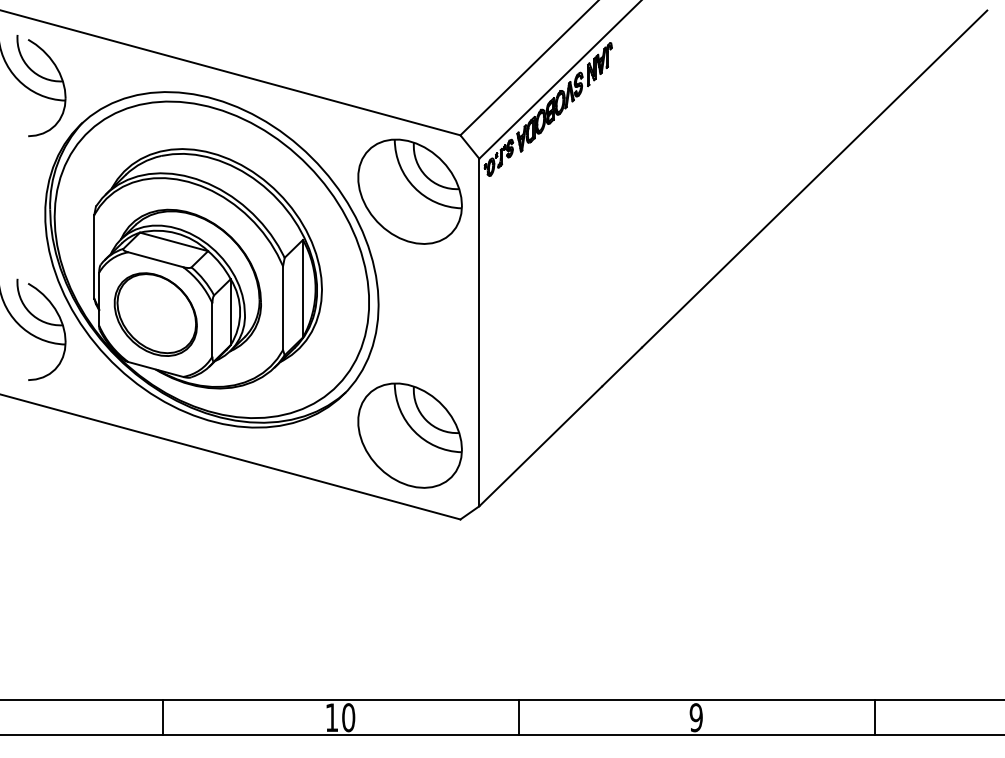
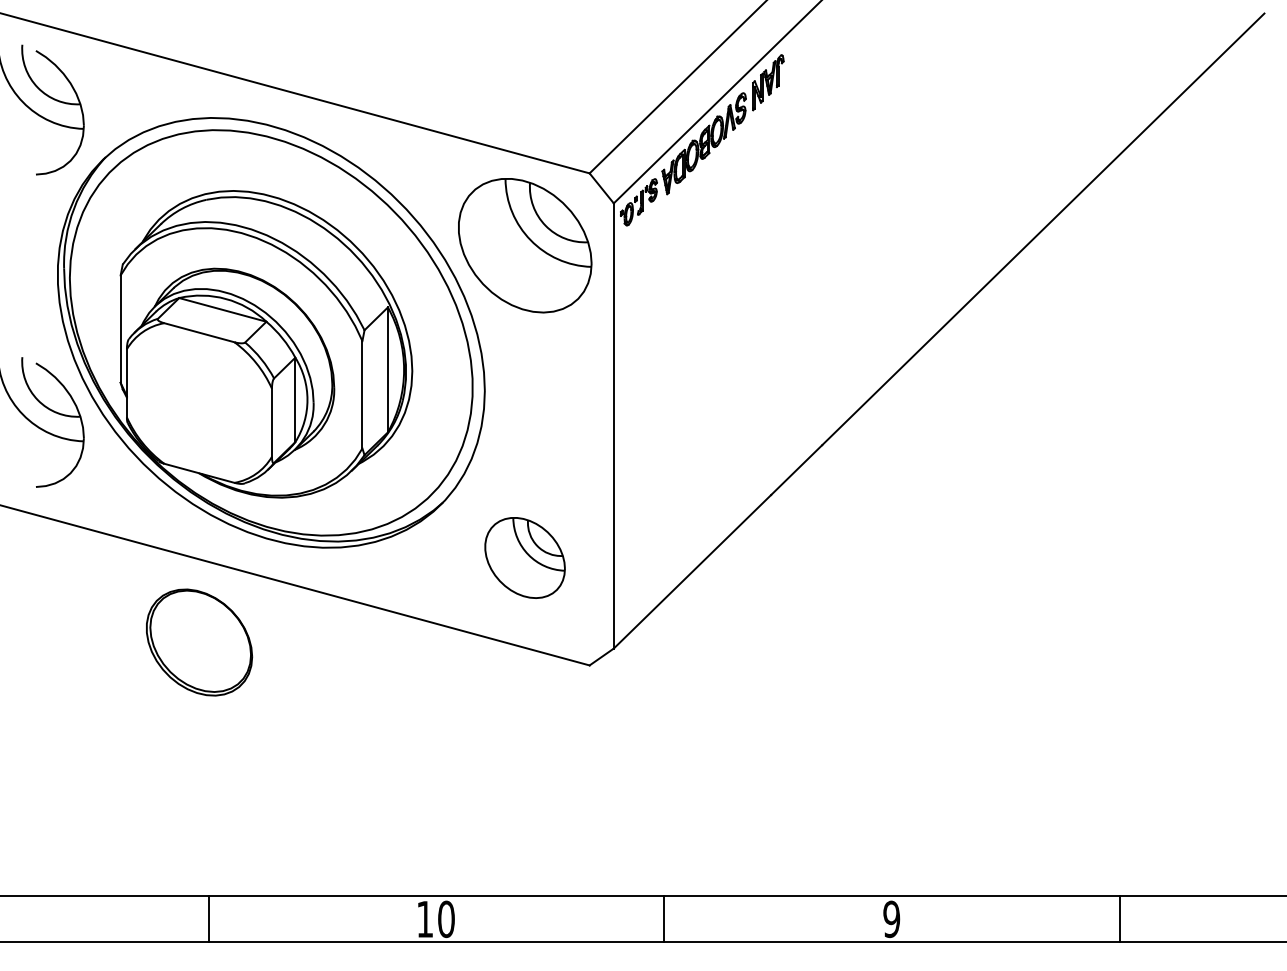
part: (155, 314) -> (199, 642), moved
part: (409, 435) -> (524, 557), size x0.6

